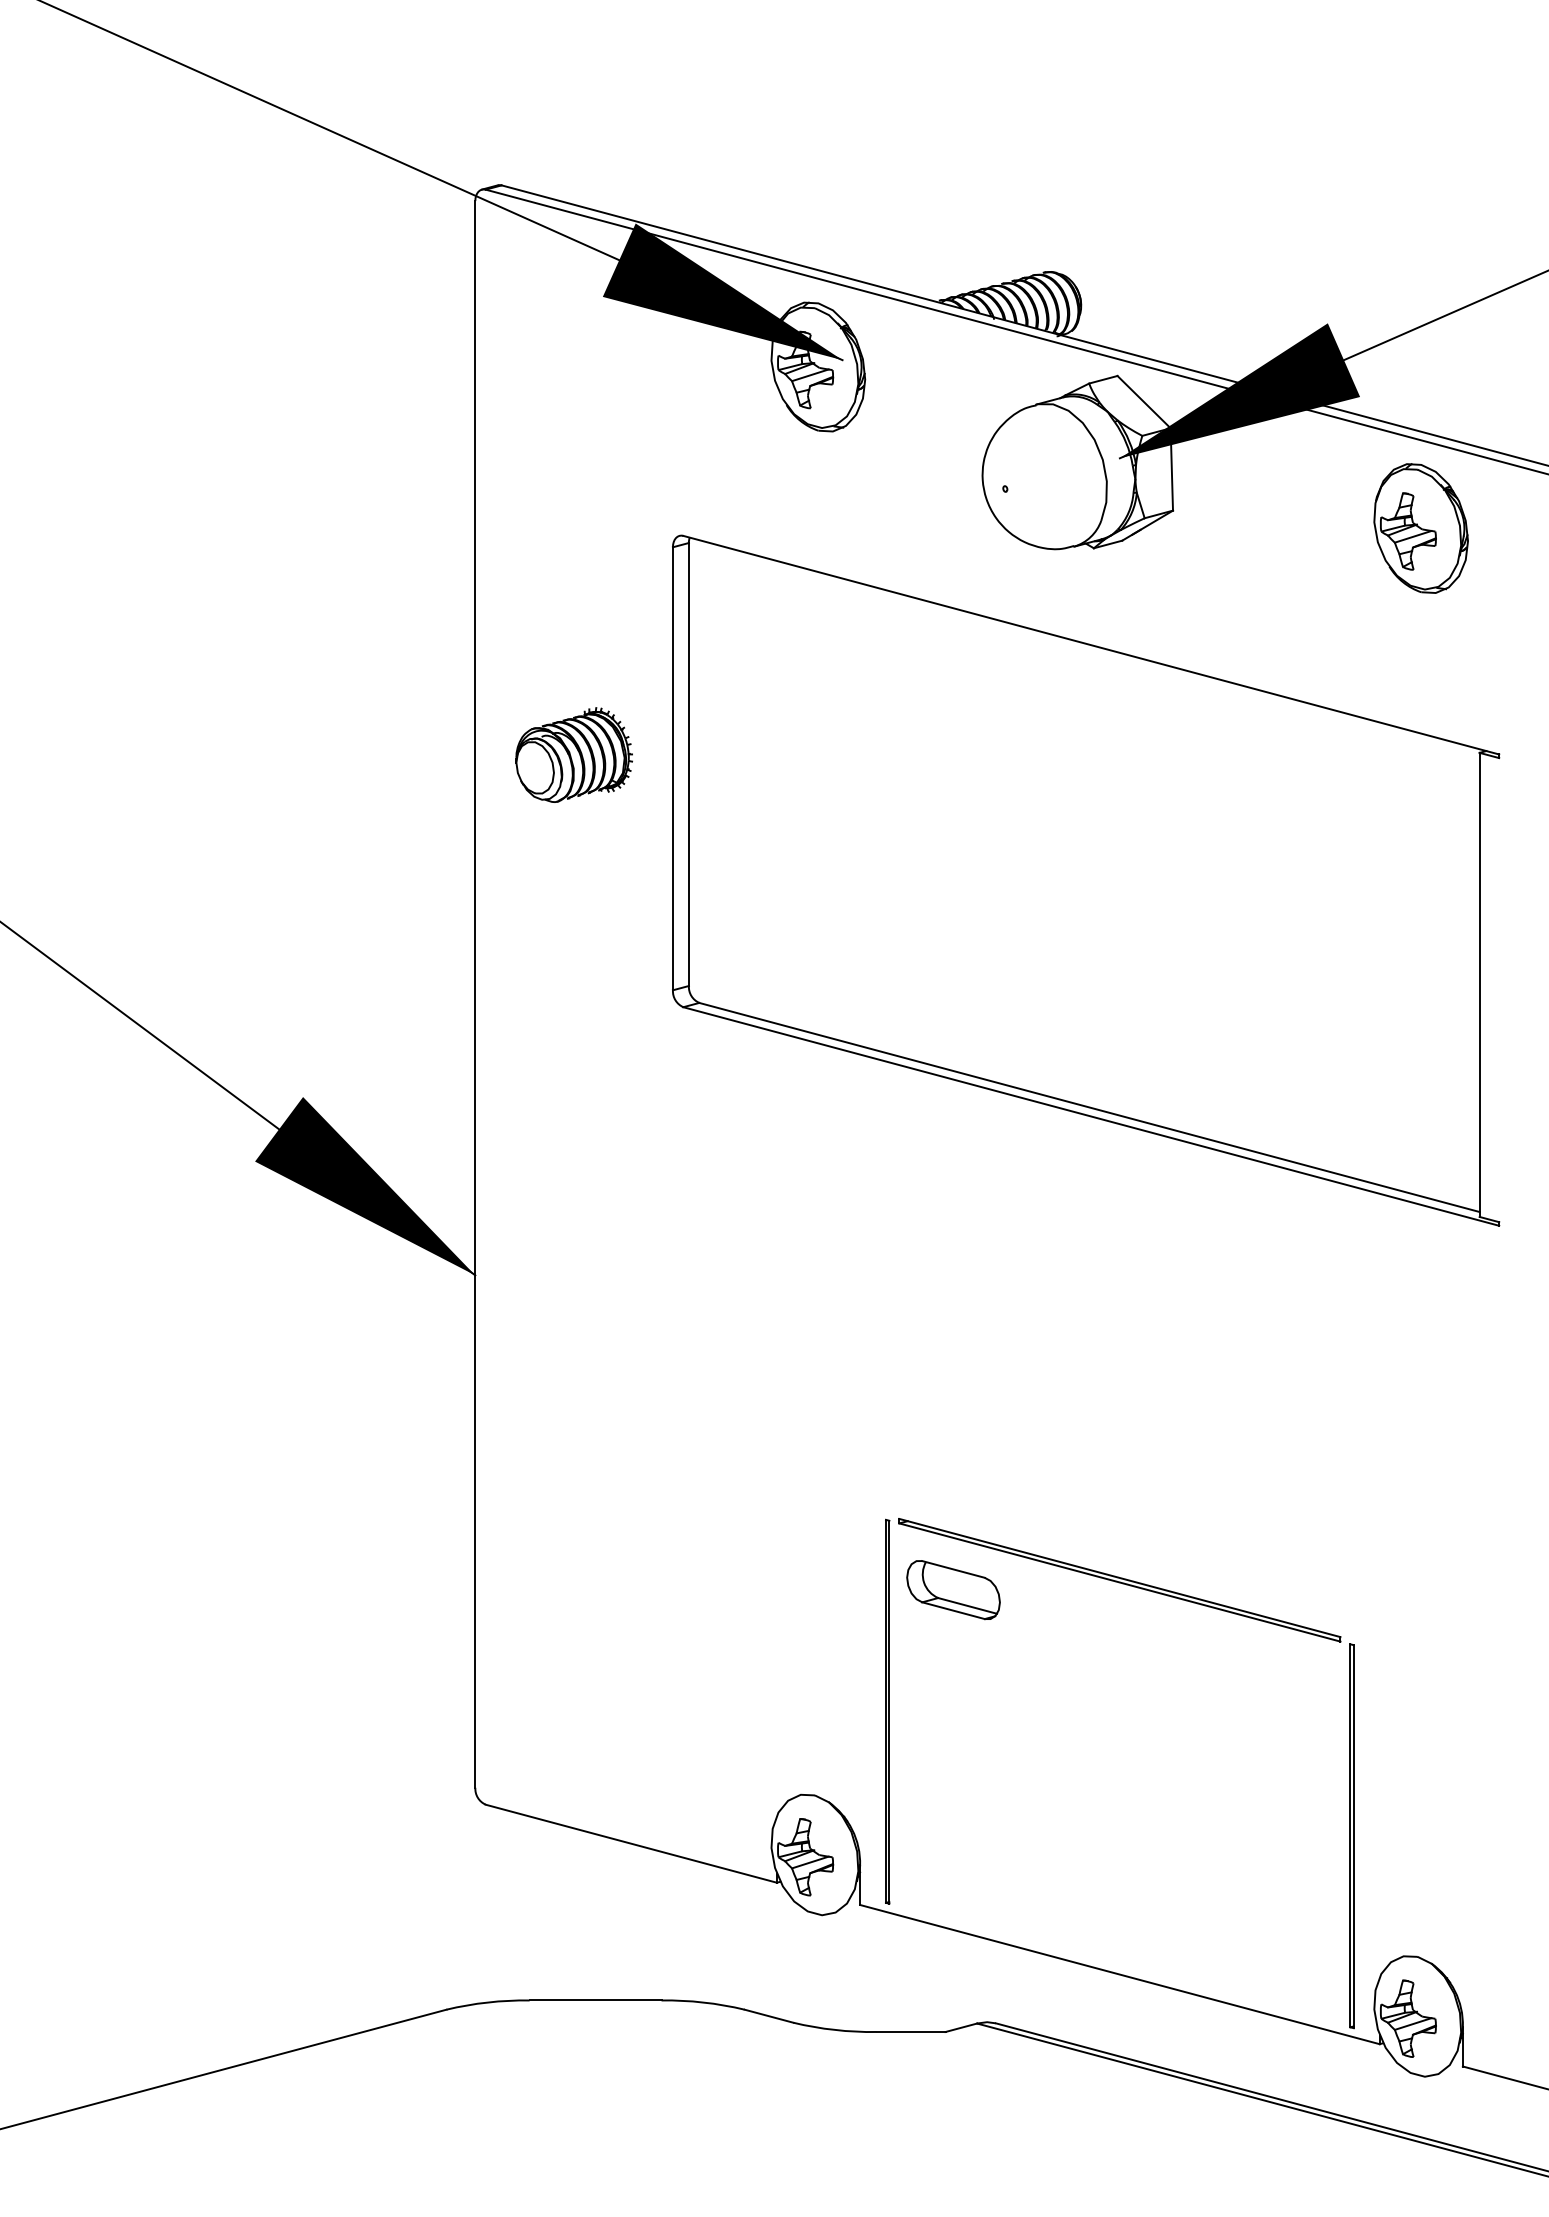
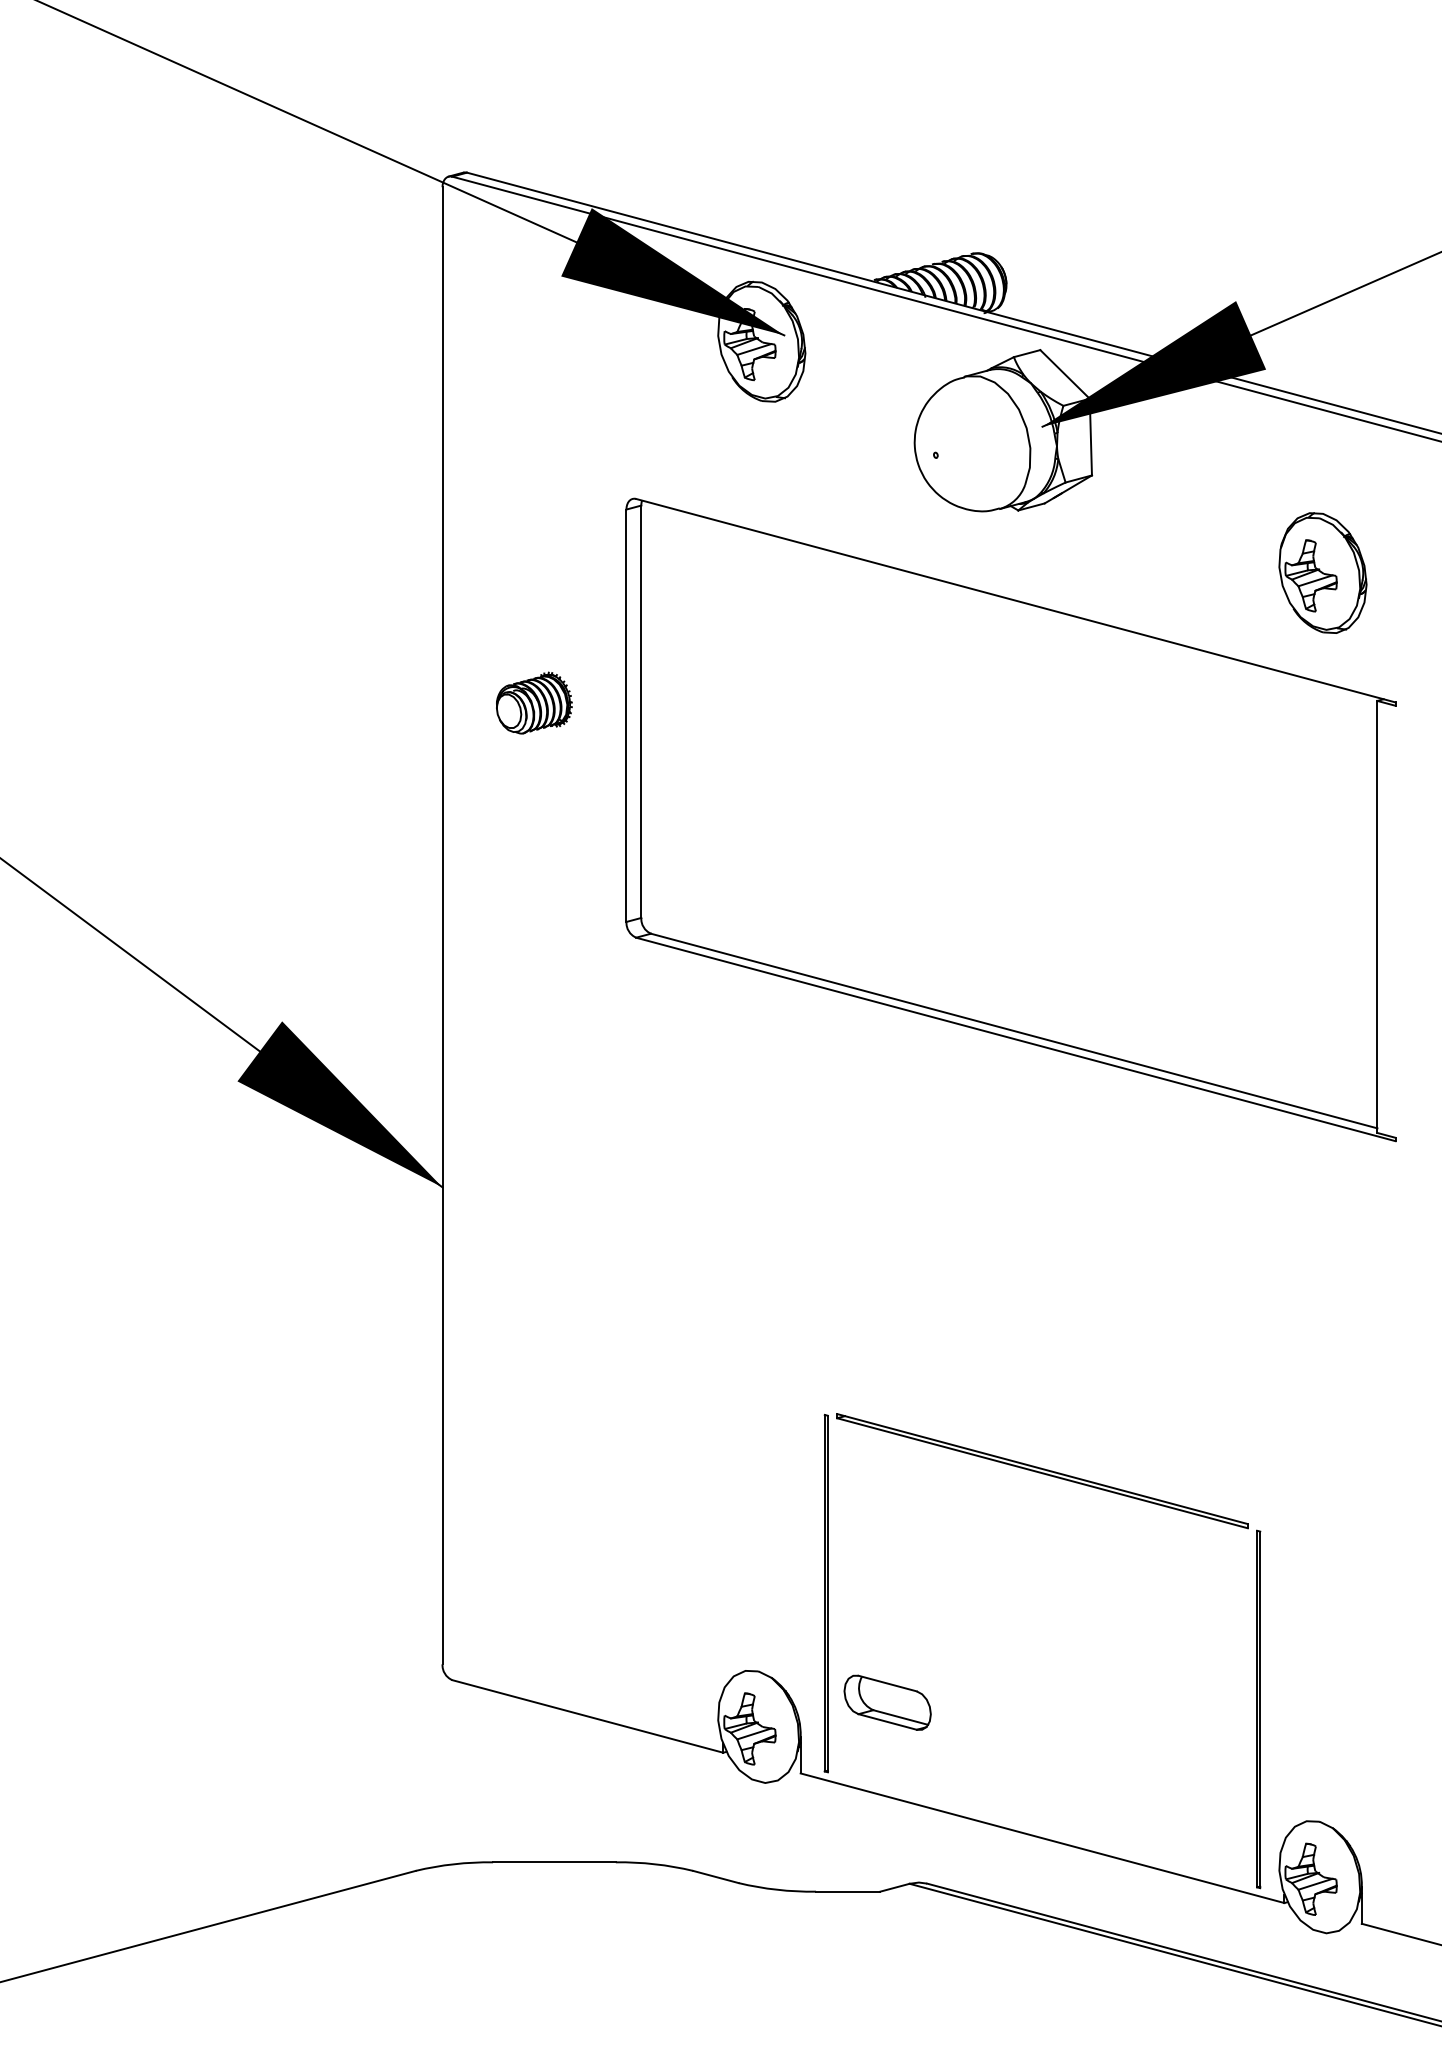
part: (1420, 528) -> (1322, 573), moved
part: (573, 754) -> (533, 702), size x0.7
part: (953, 1590) -> (887, 1703), moved

